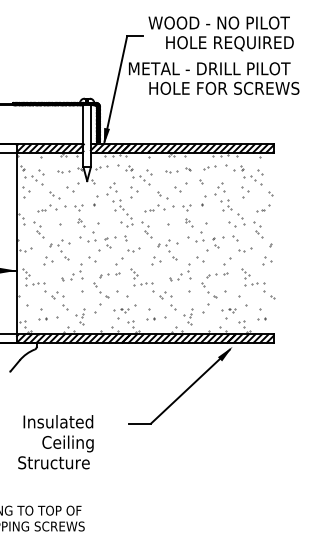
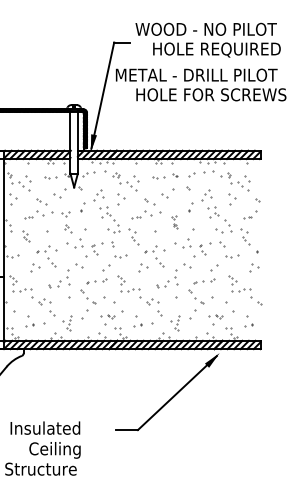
part: (209, 167) -> (196, 173), size x1.4
part: (187, 215) -> (174, 221), size x0.6
part: (38, 229) -> (25, 235), size x0.7

